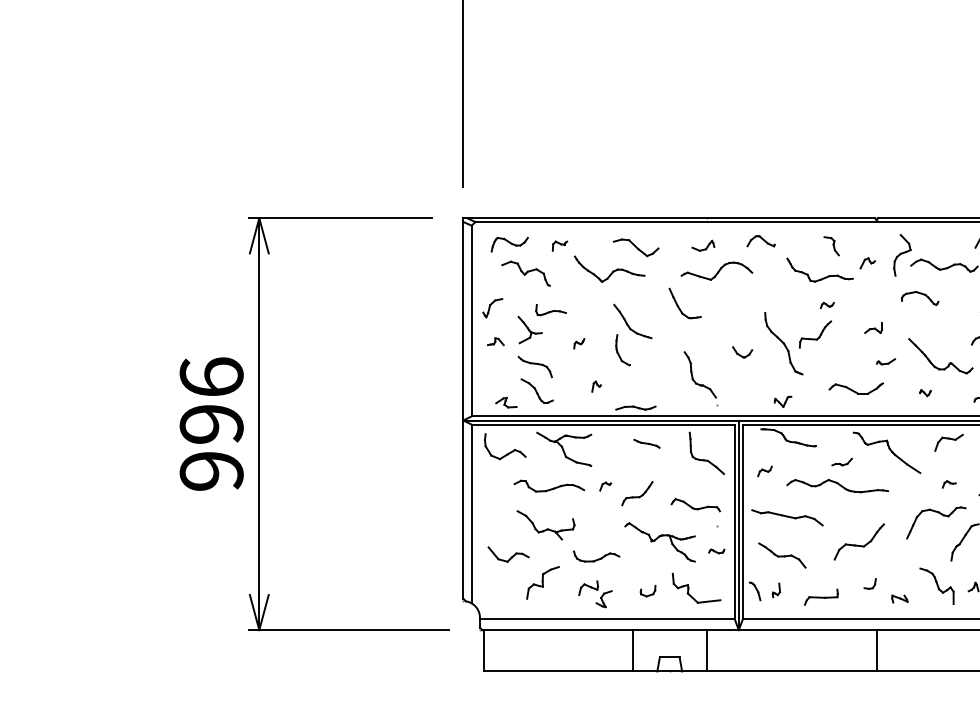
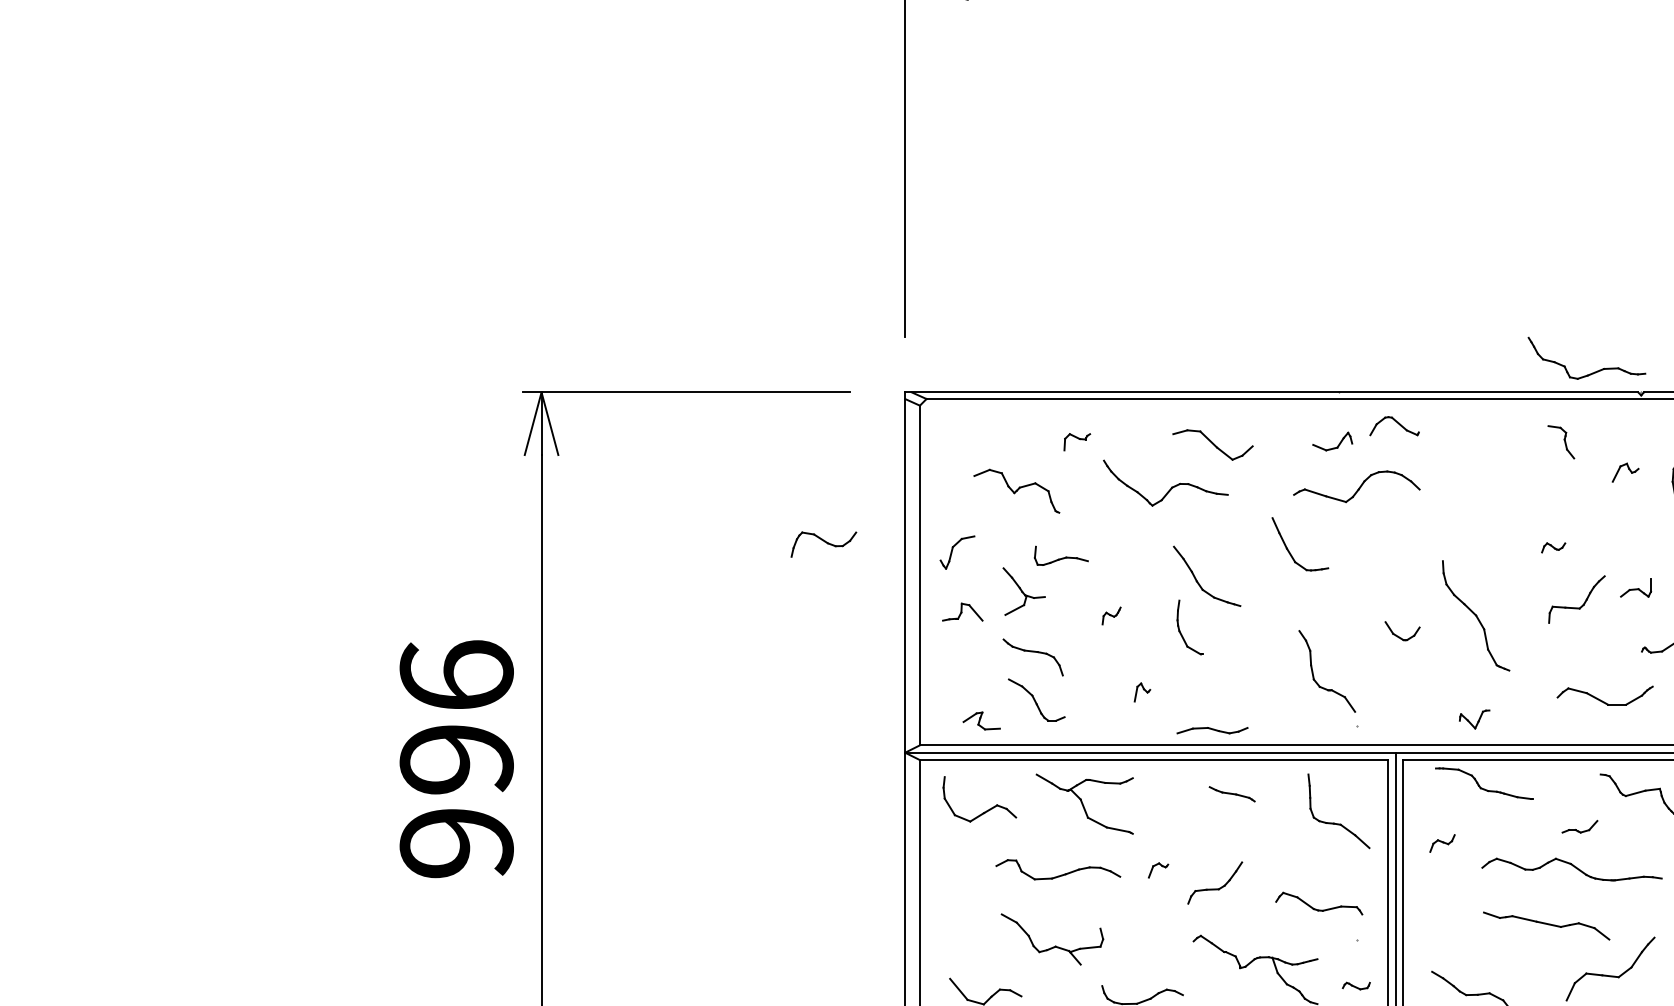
part: (760, 241) -> (1393, 426), moved
part: (509, 244) -> (823, 544), moved
part: (823, 277) -> (1593, 371), moved
part: (815, 334) -> (1576, 599), moved
part: (495, 341) -> (962, 611), size x1.4
part: (787, 517) -> (1546, 925), moved

